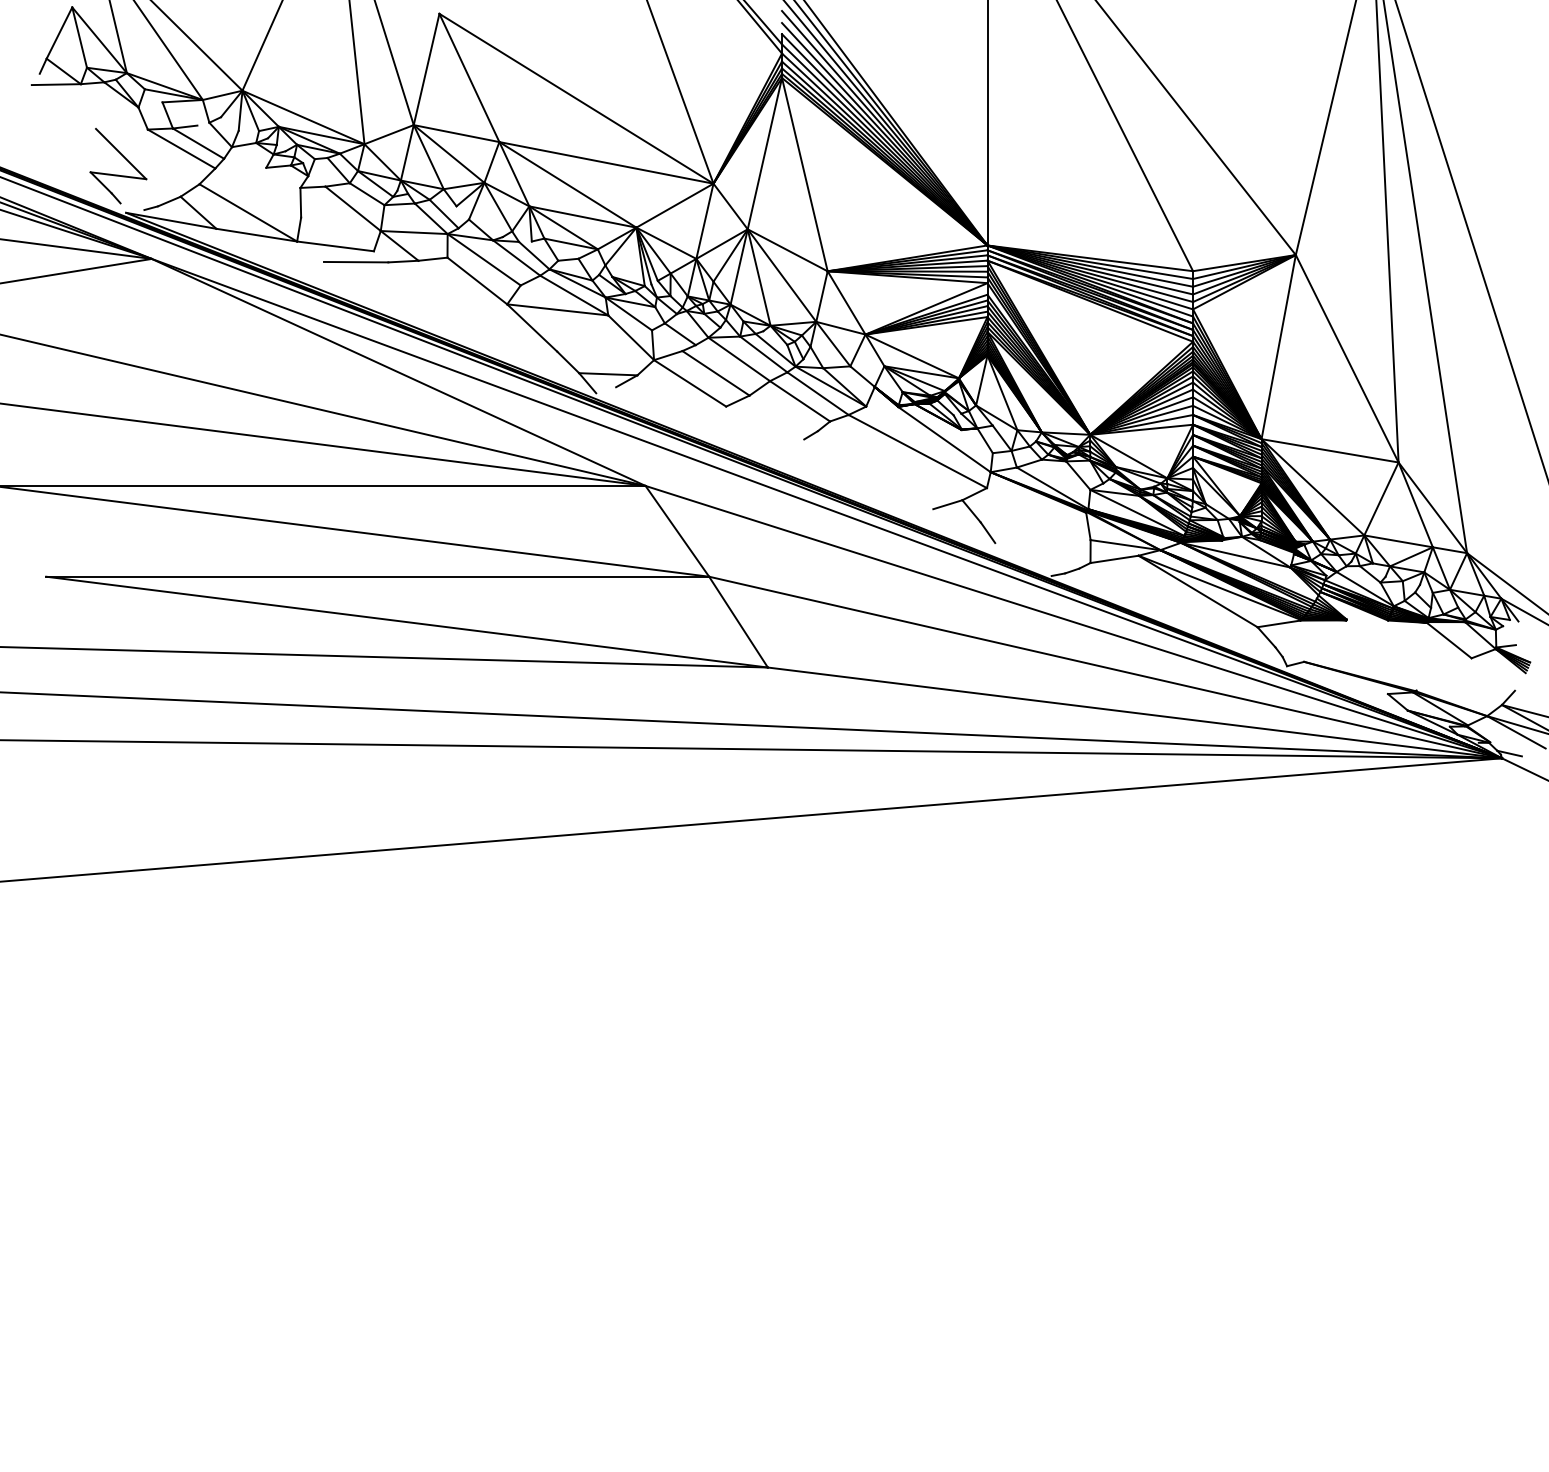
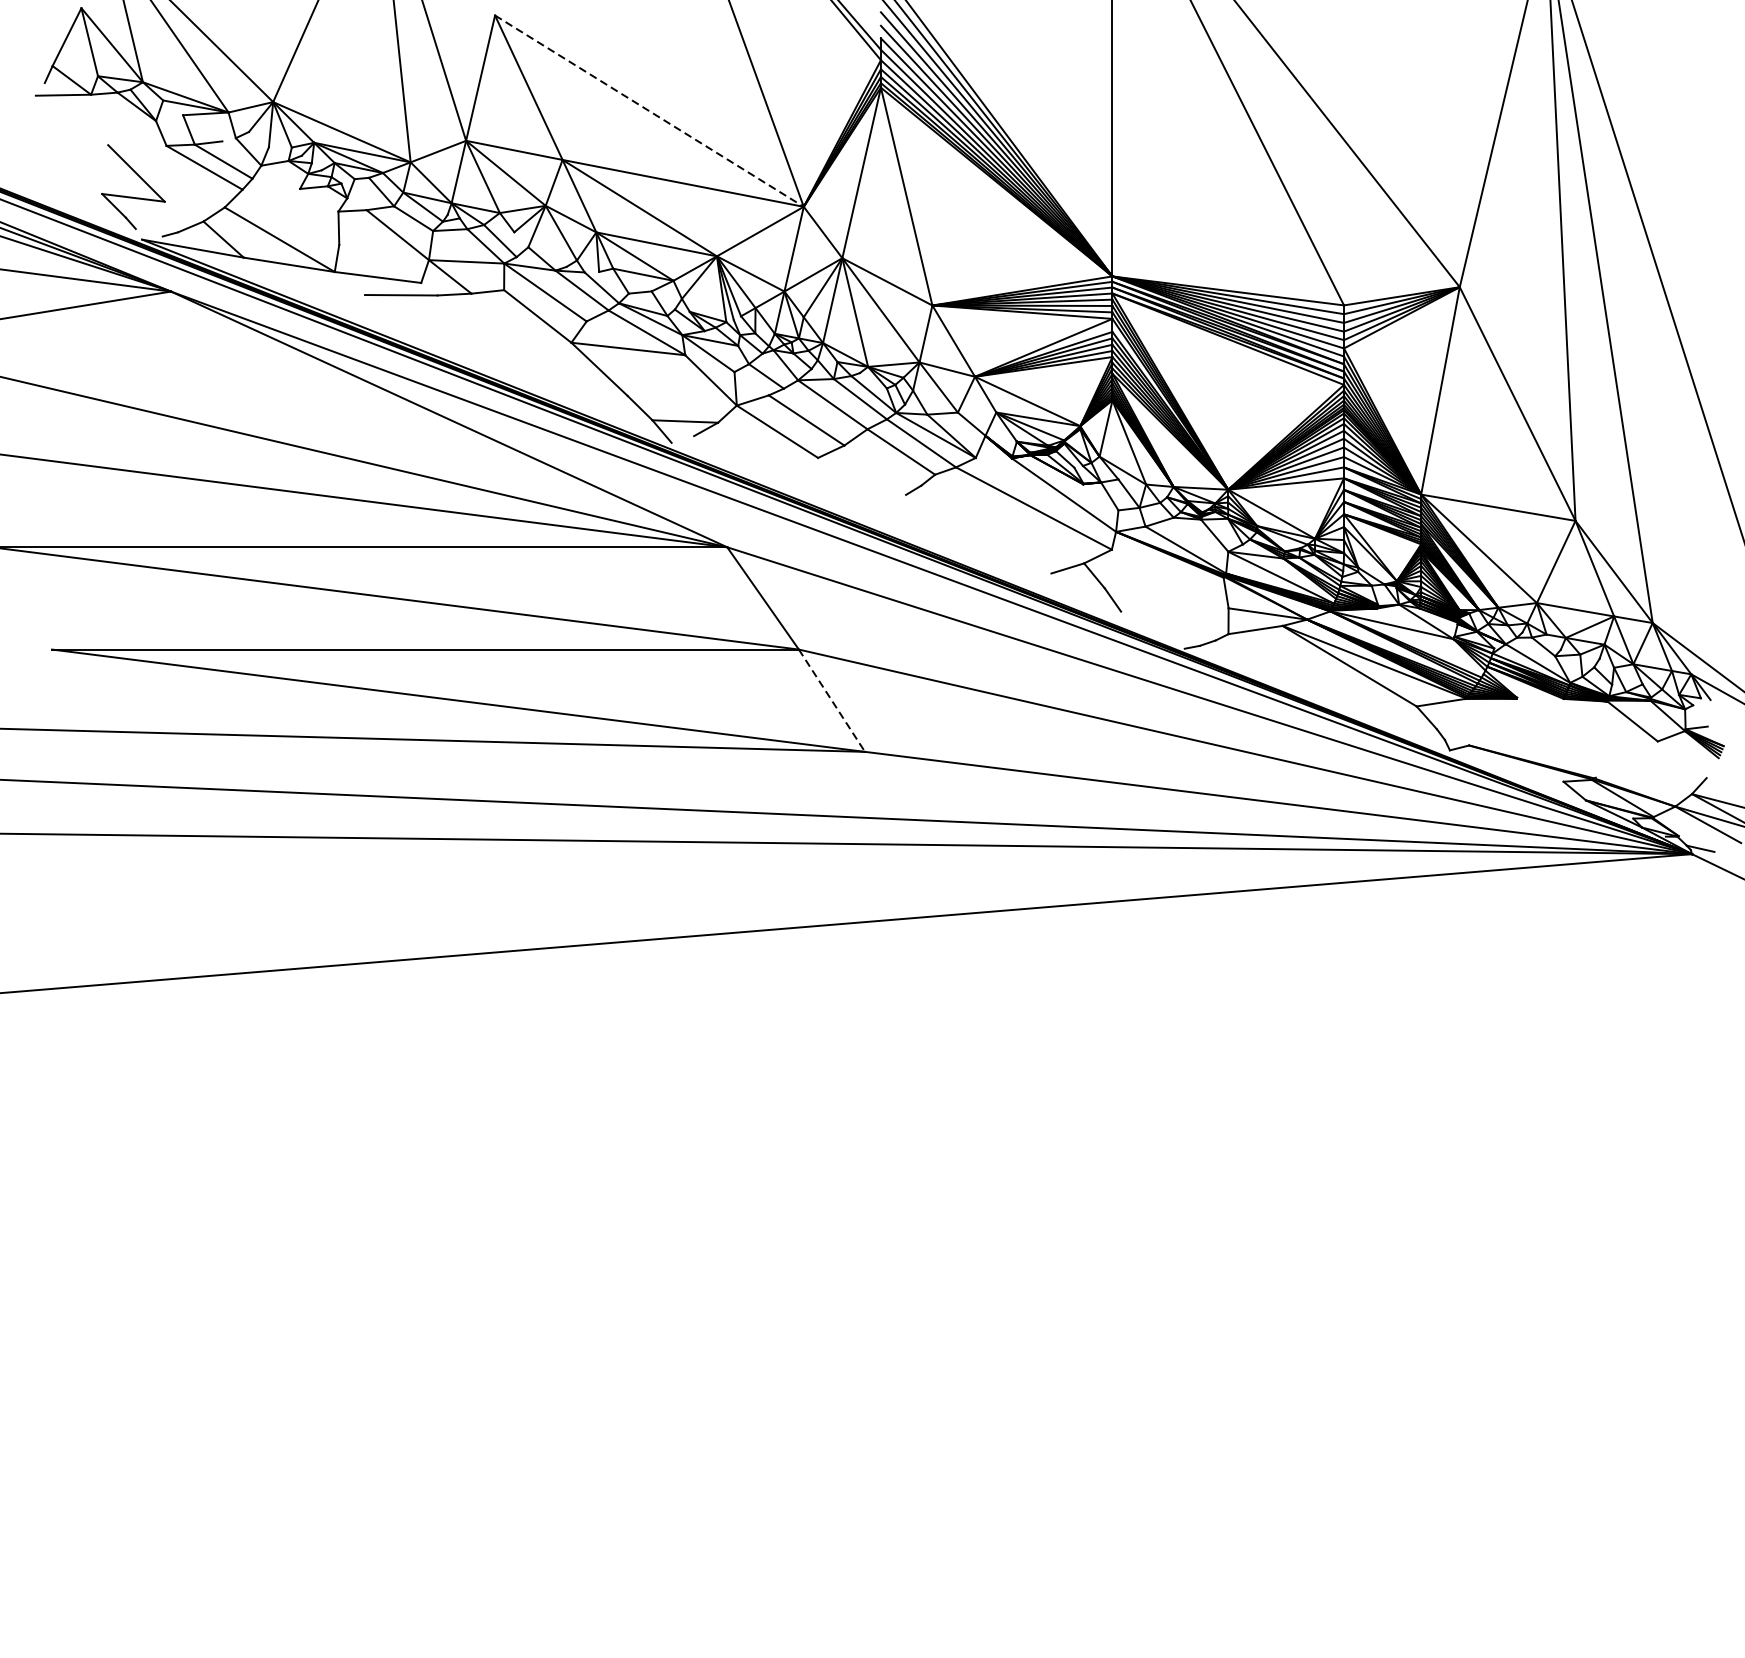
line: (576, 99) -> (649, 111), solid -> dashed
line: (738, 622) -> (831, 701), solid -> dashed

